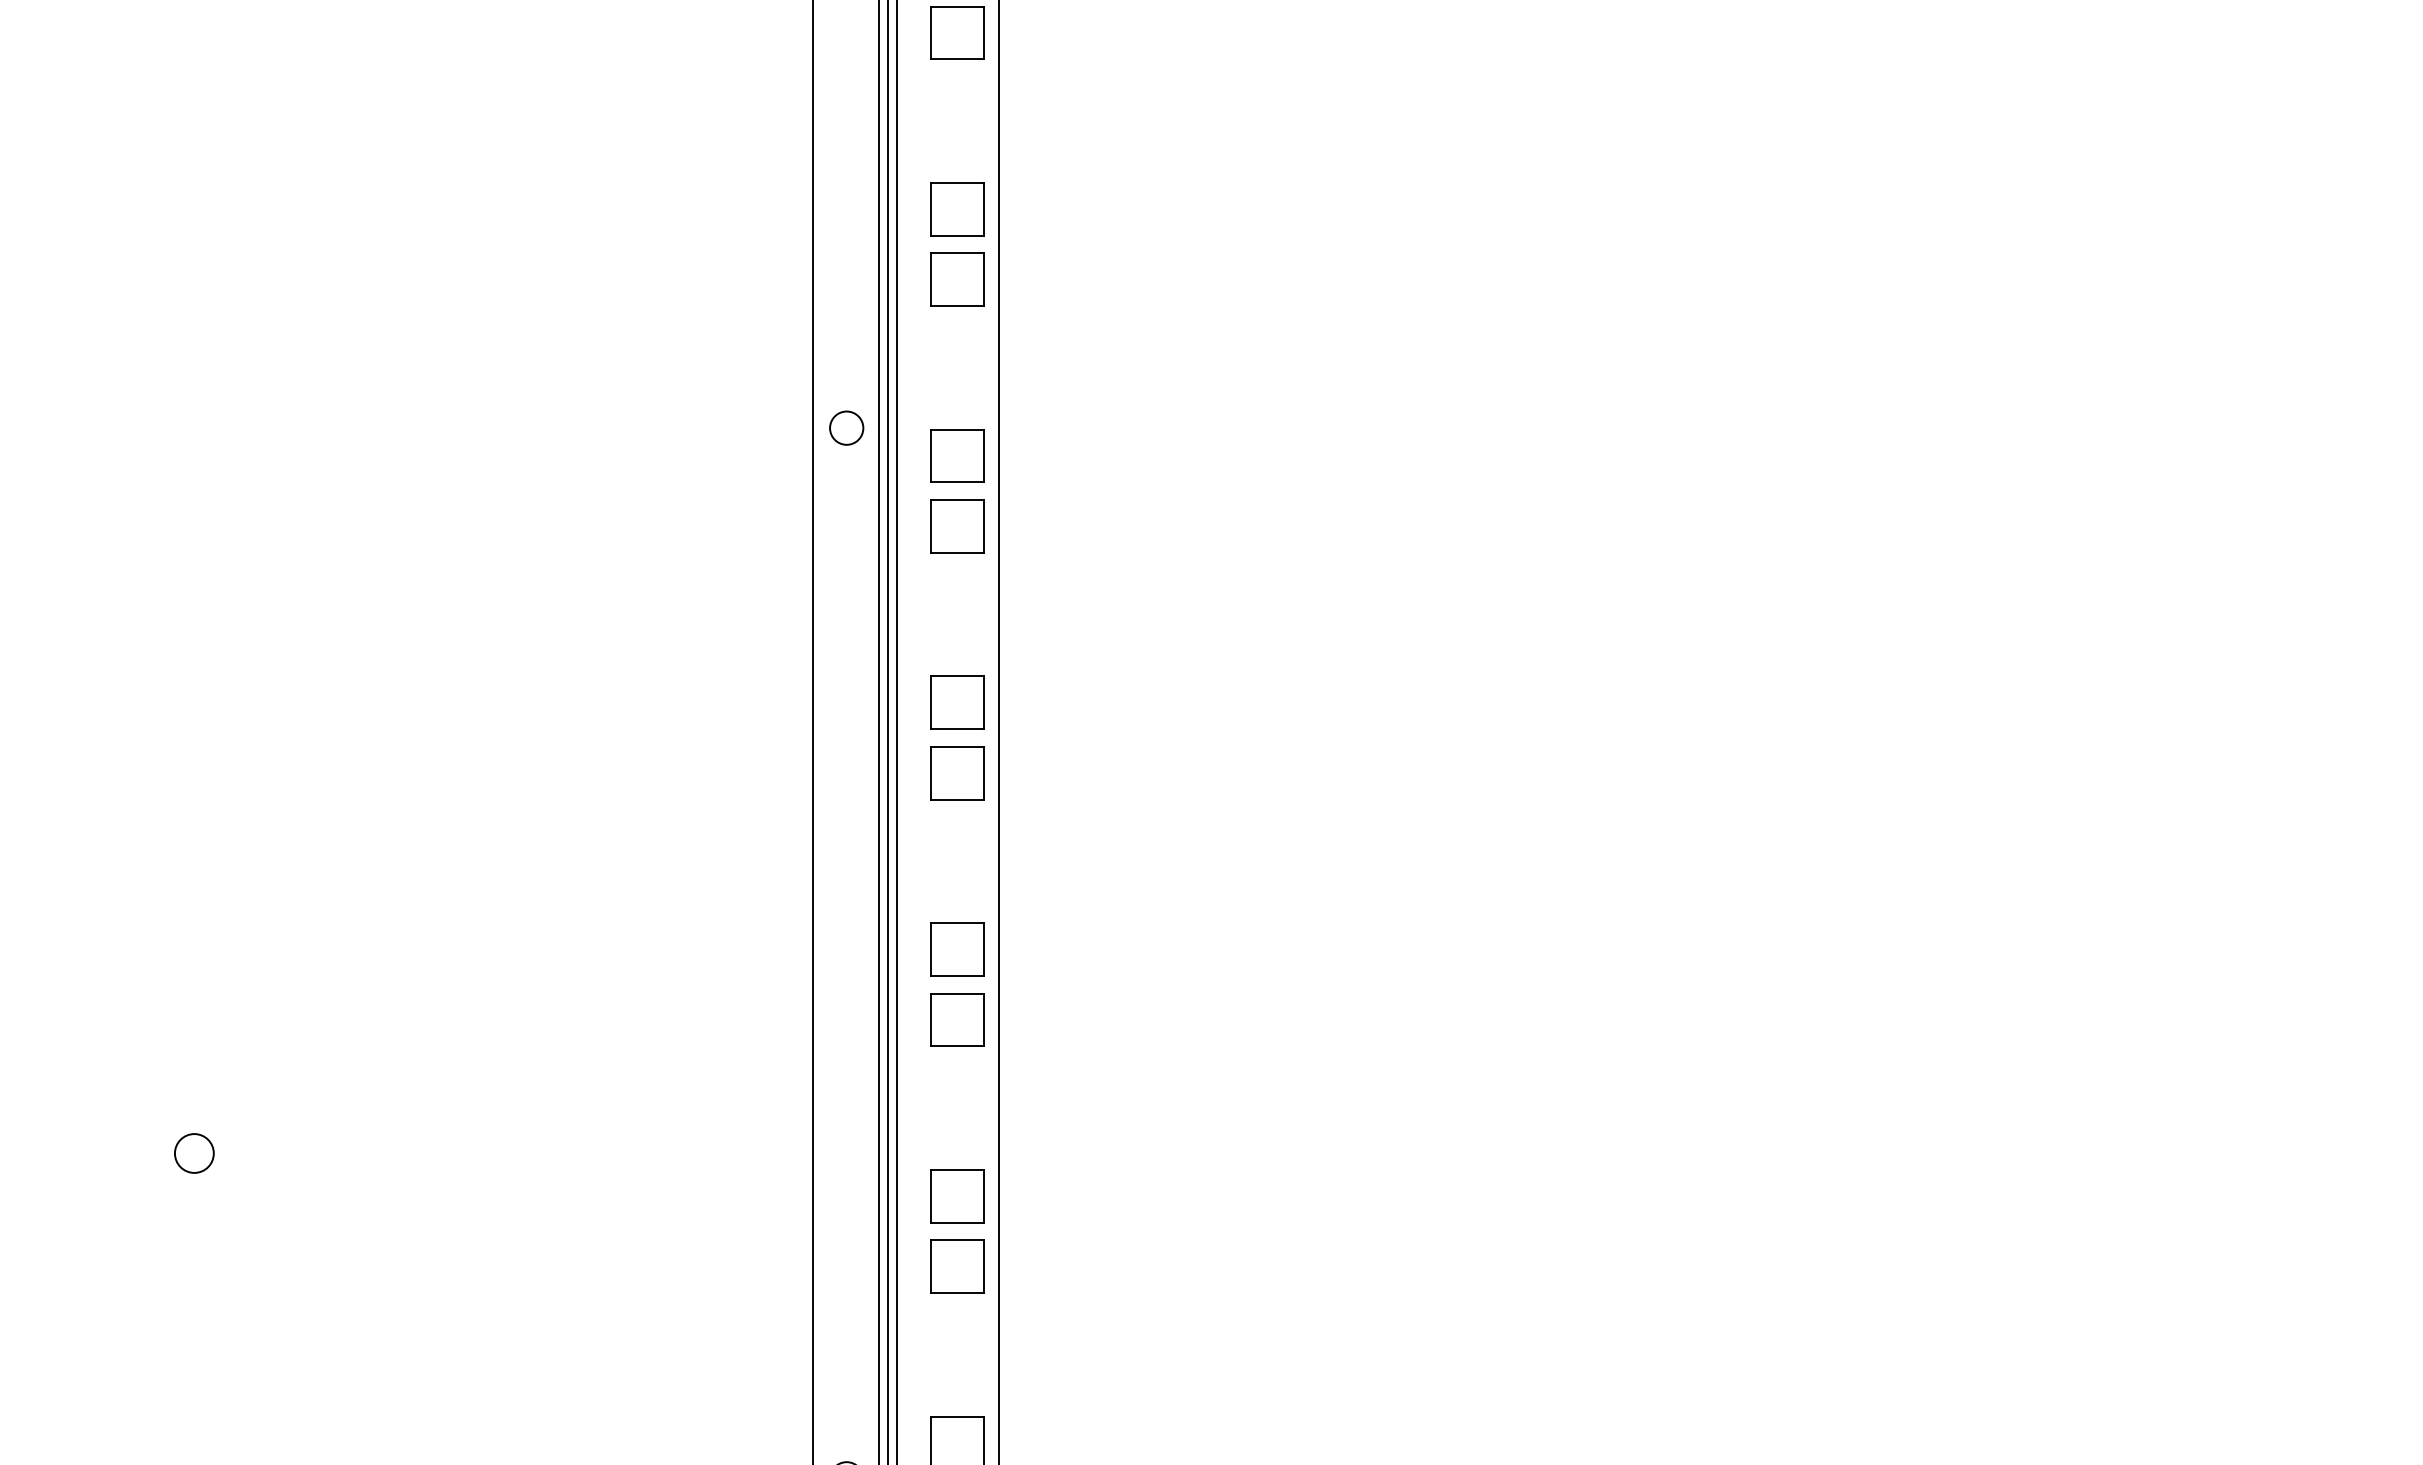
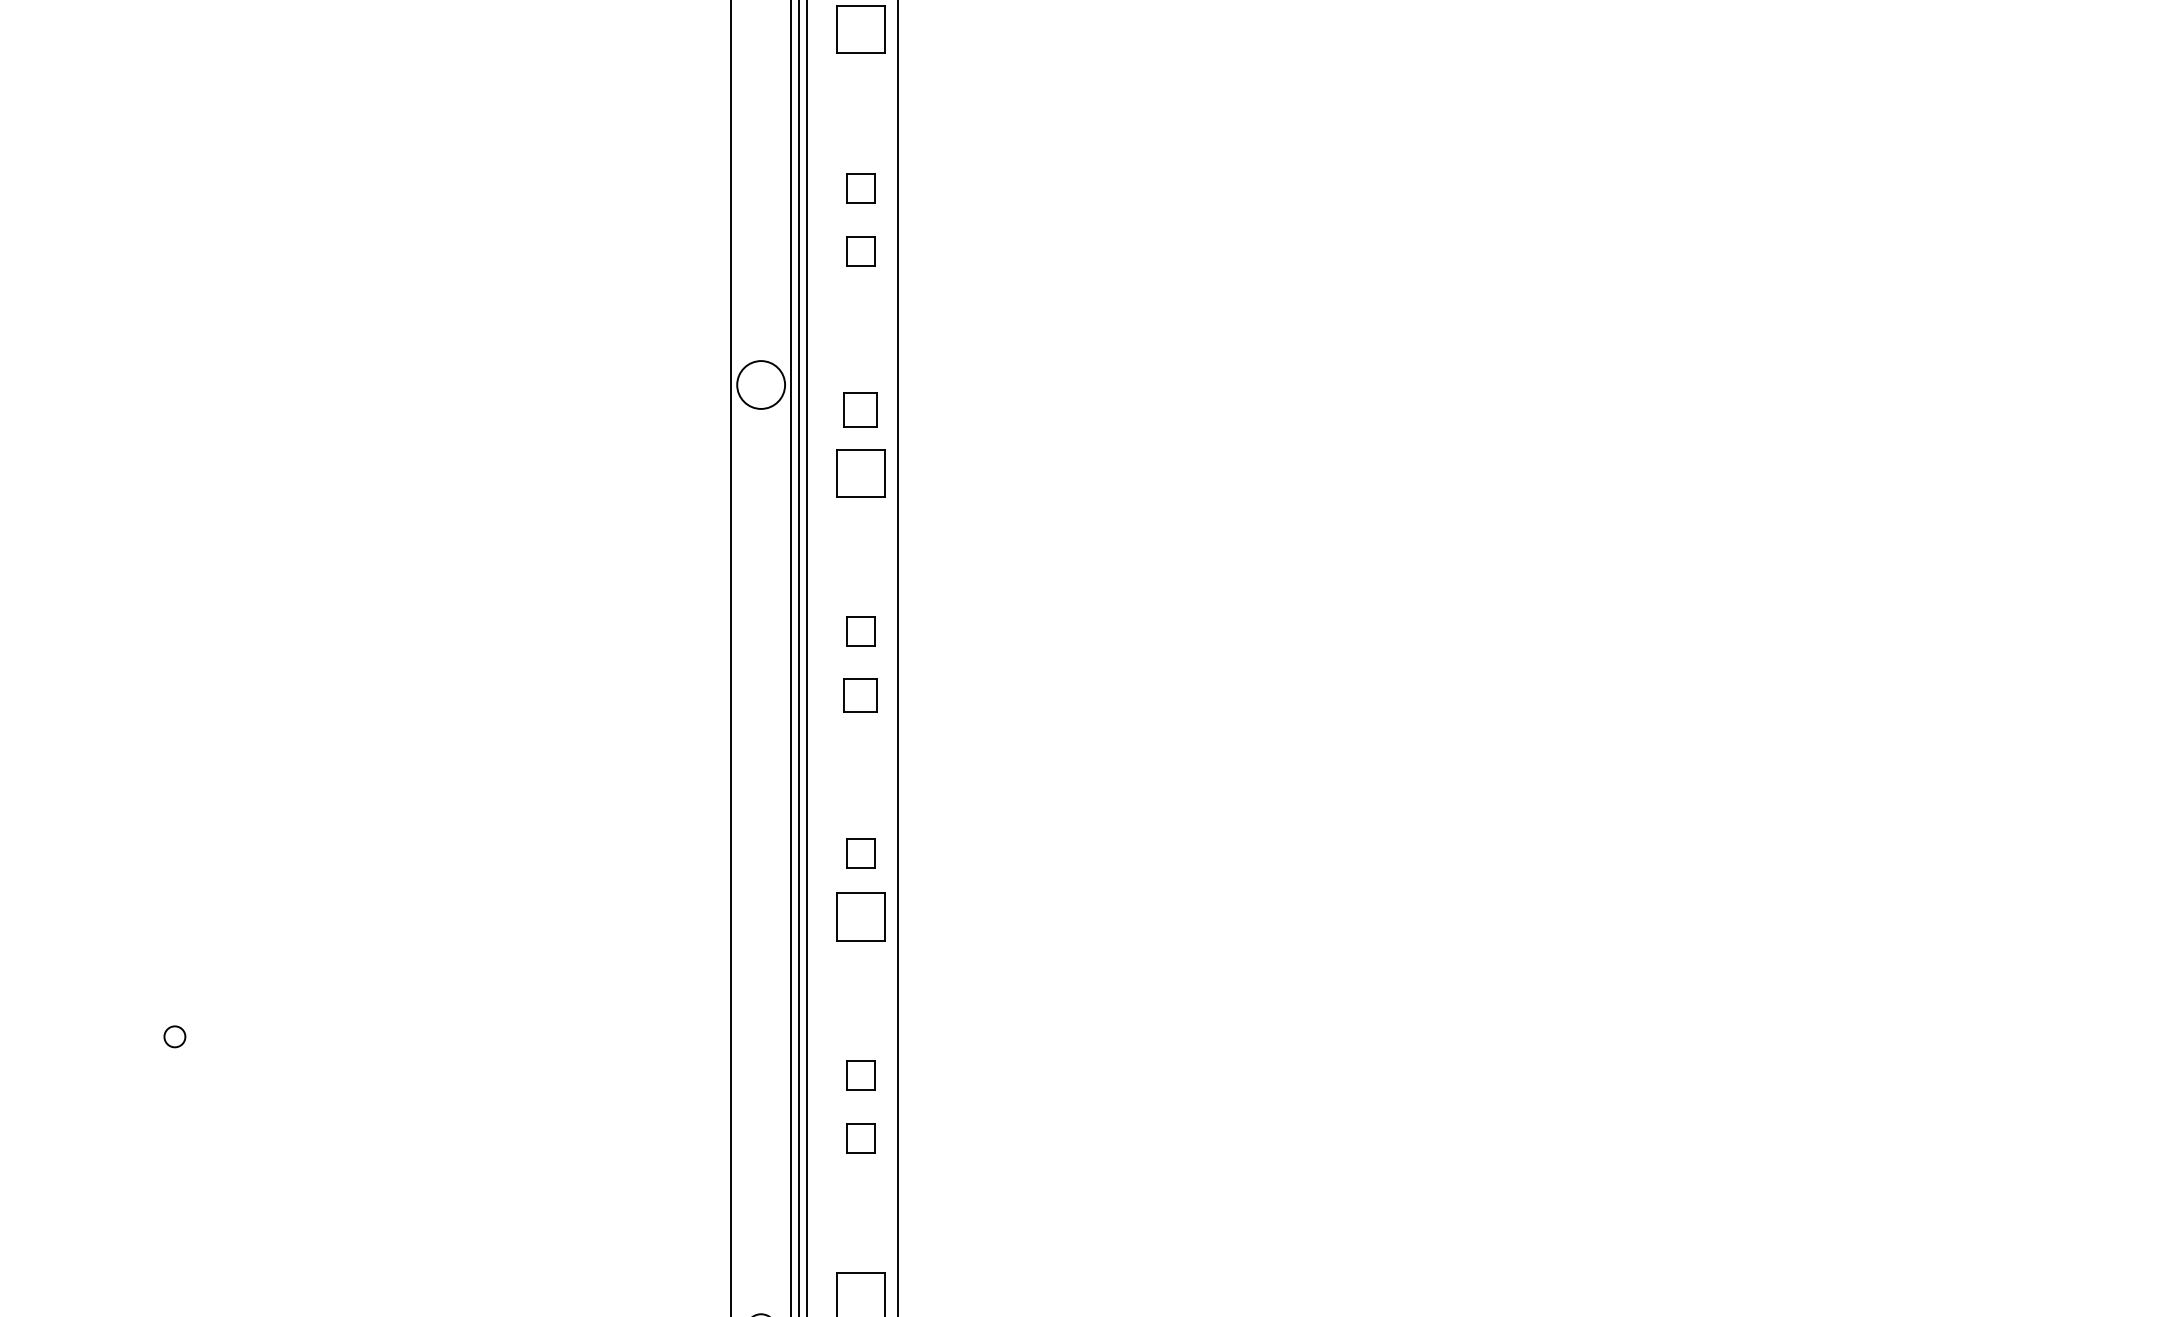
part: (957, 209) -> (860, 188), size x0.6
part: (957, 279) -> (860, 251), size x0.6
circle: (846, 427) -> (760, 384), size x1.6
part: (957, 455) -> (860, 409), size x0.7
part: (957, 702) -> (860, 631), size x0.6
part: (957, 773) -> (860, 695), size x0.7
part: (957, 949) -> (860, 853), size x0.6
circle: (193, 1153) -> (174, 1036), size x0.6
part: (957, 1196) -> (860, 1075), size x0.6
part: (957, 1266) -> (860, 1138), size x0.6

